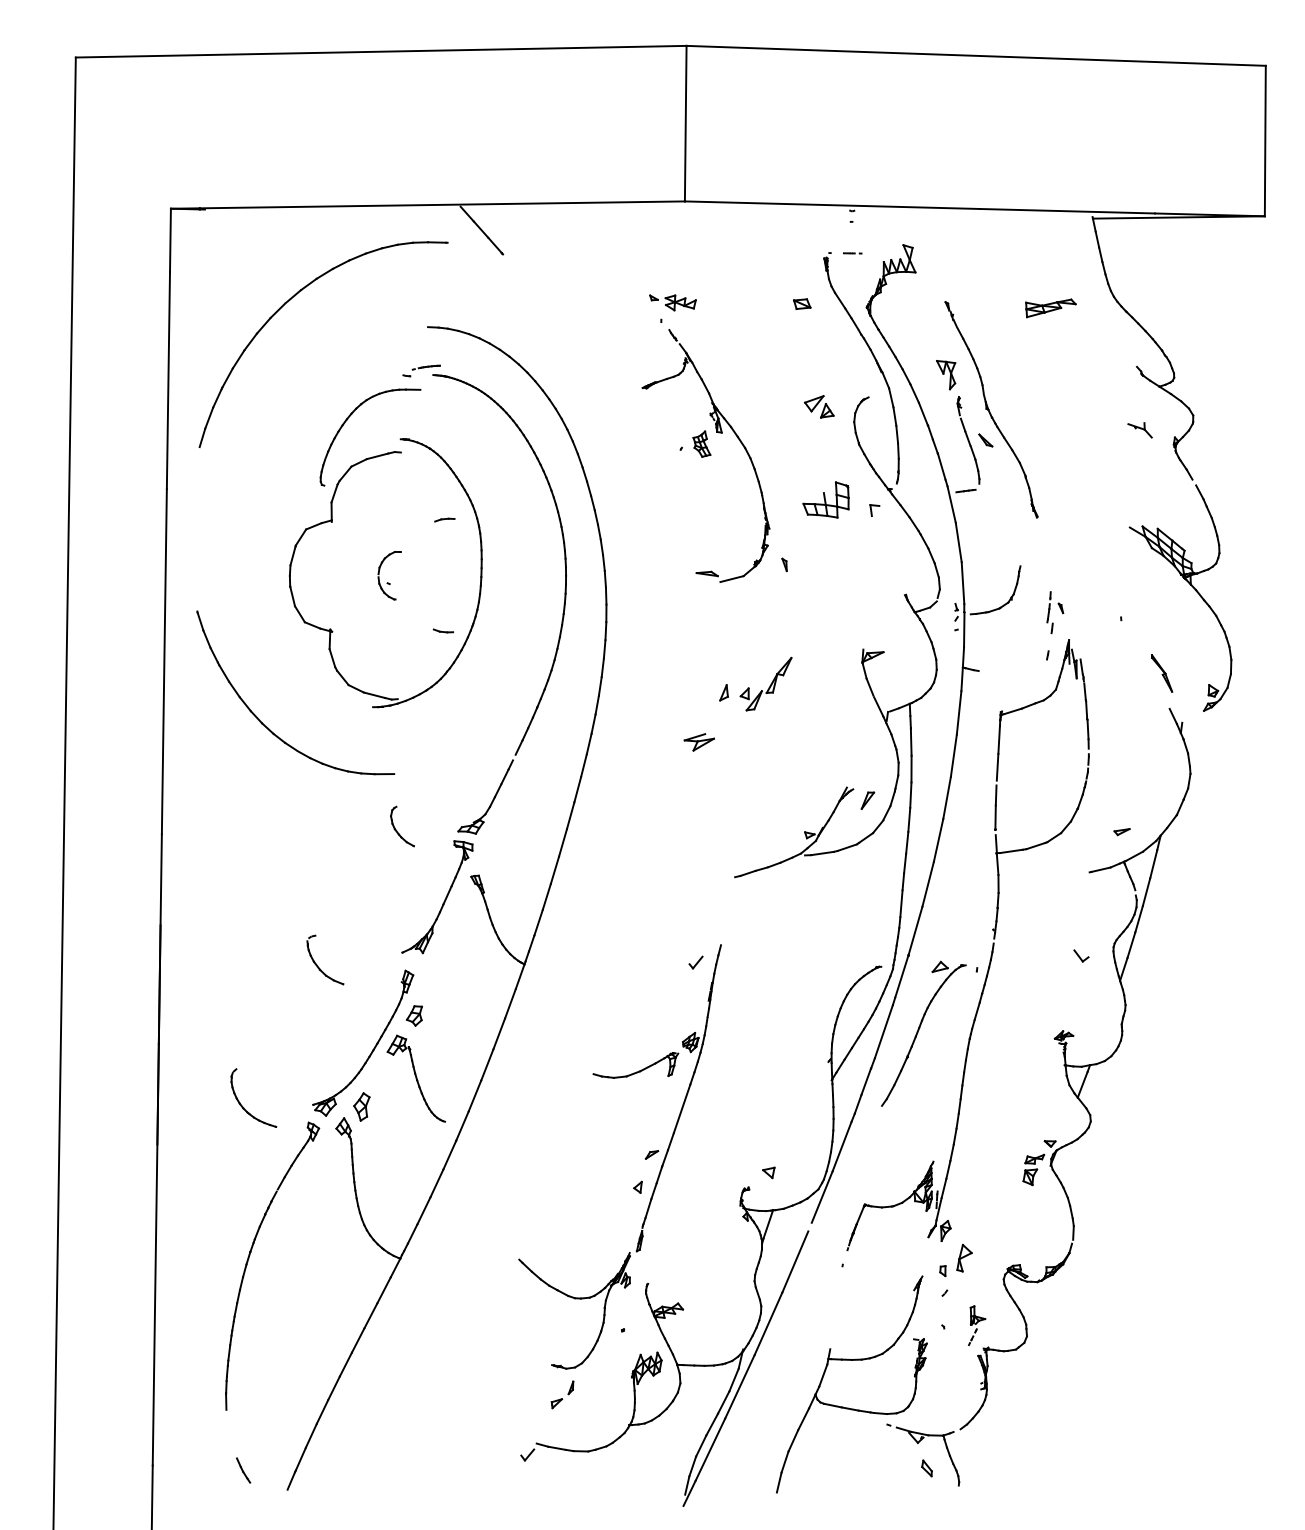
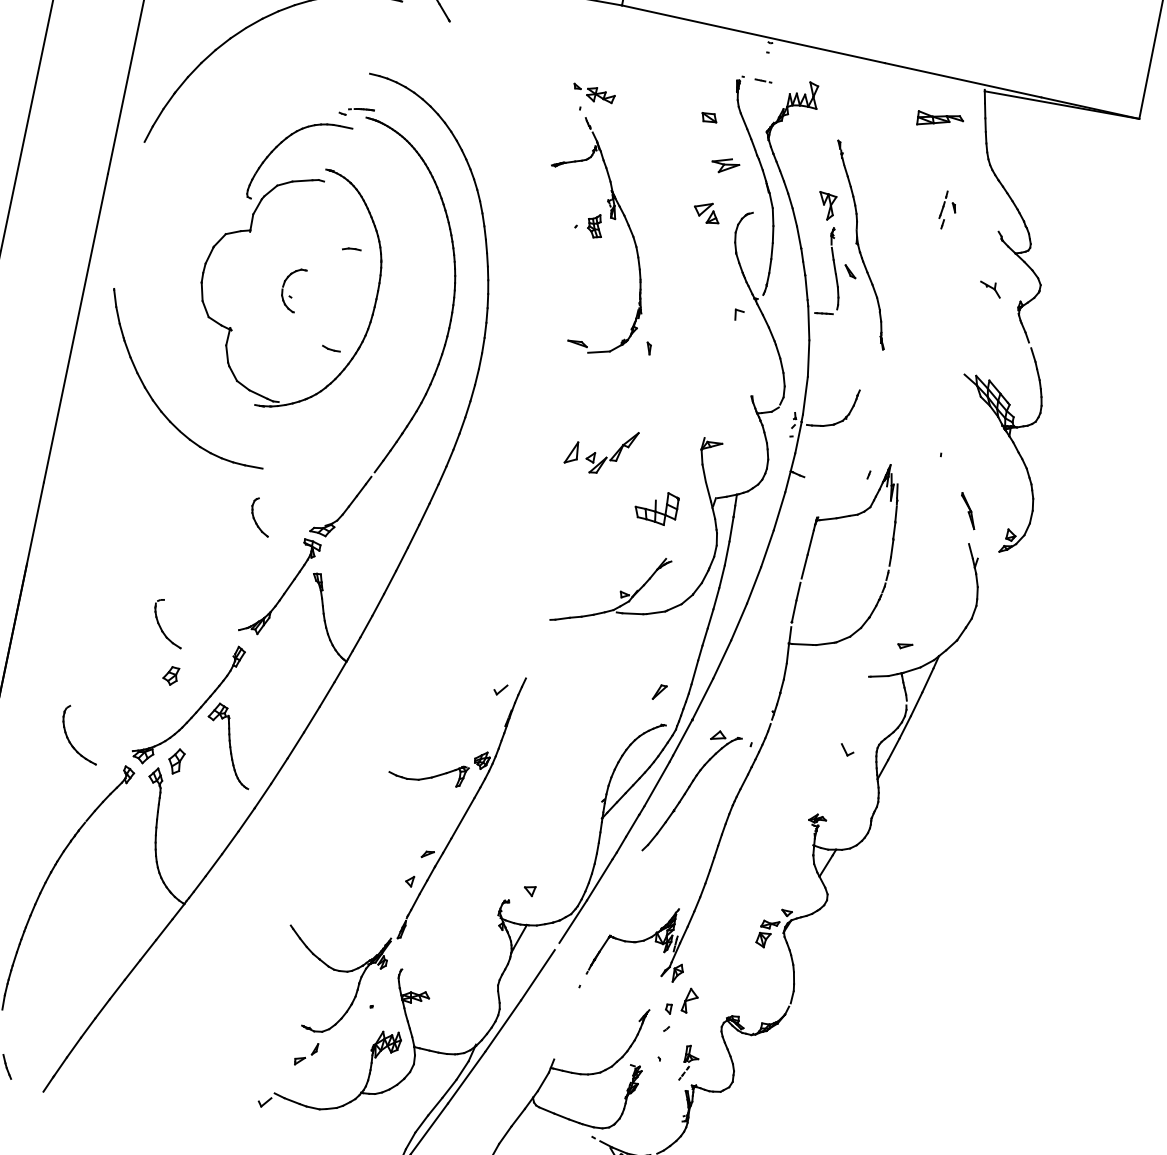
part: (1050, 308) -> (939, 120), moved
part: (825, 499) -> (656, 506), moved
part: (1055, 612) -> (948, 210), moved
part: (723, 692) -> (571, 452), size x1.6
part: (698, 742) -> (724, 165), moved
part: (867, 800) -> (659, 692), moved
part: (413, 1015) -> (170, 675), moved

